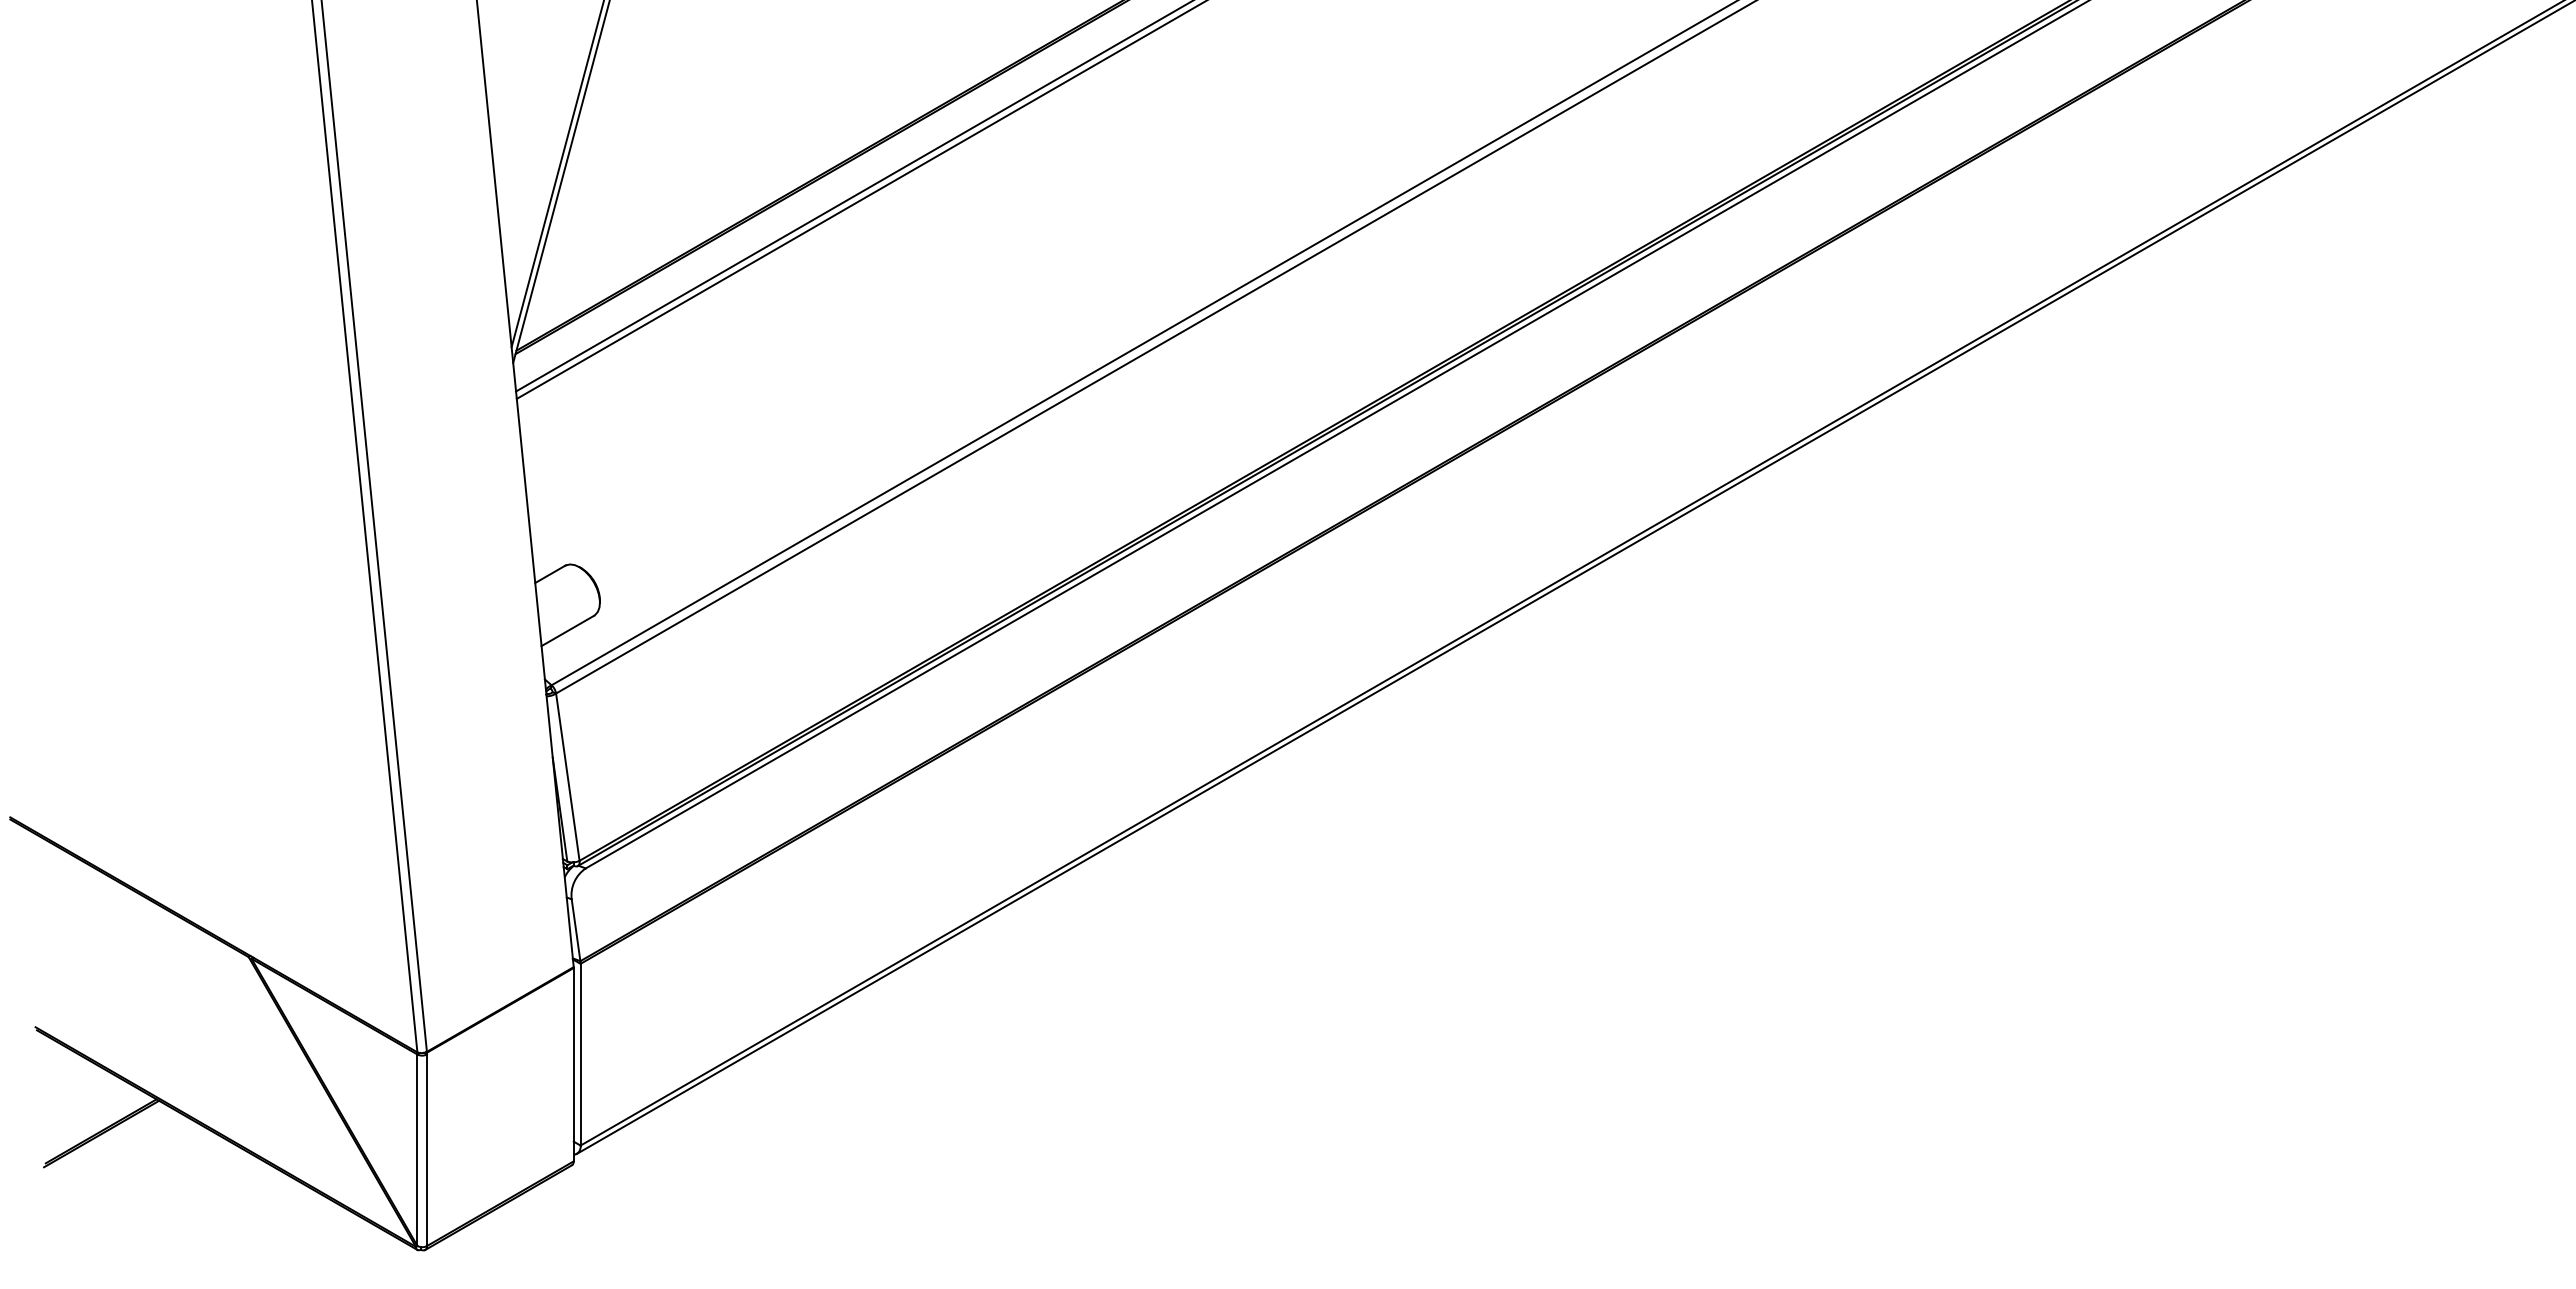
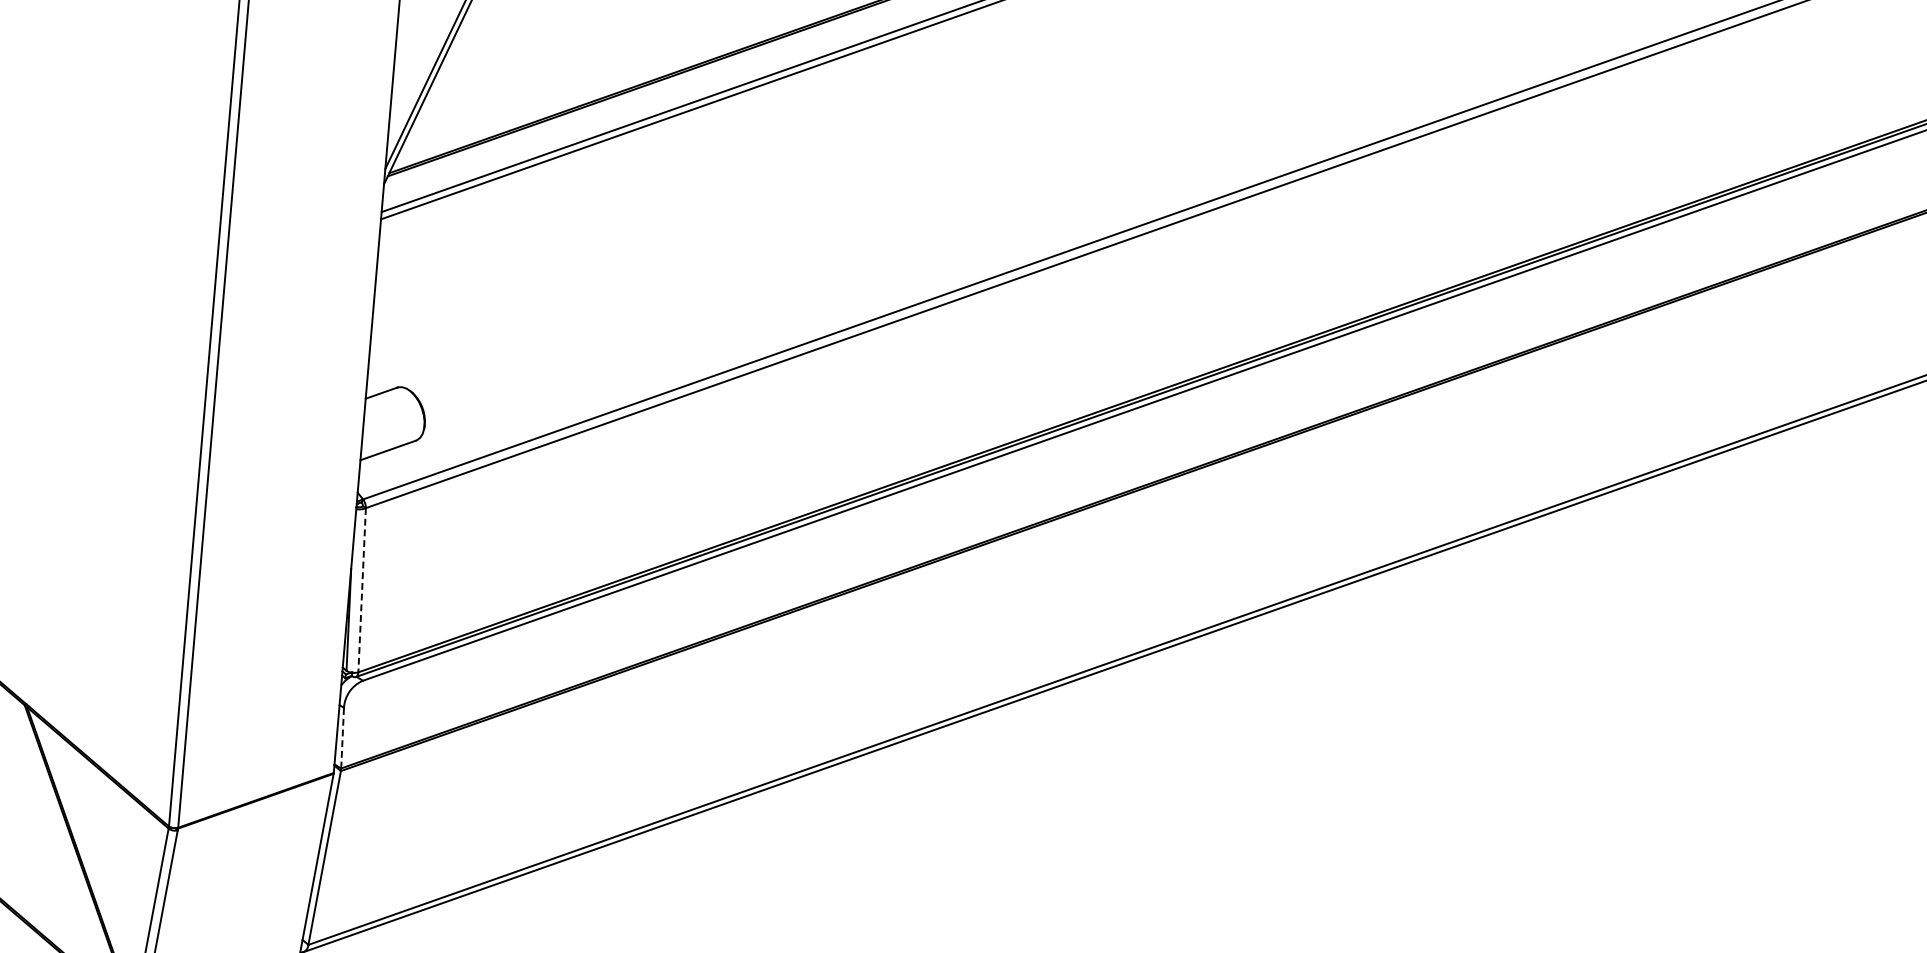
line: (567, 777) -> (361, 590), solid -> dashed
line: (575, 929) -> (342, 737), solid -> dashed

